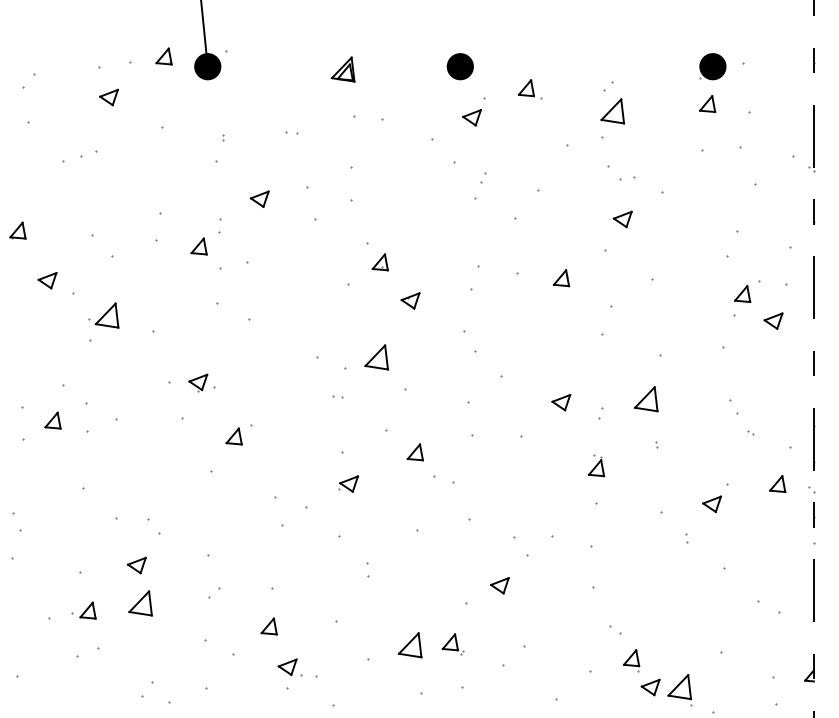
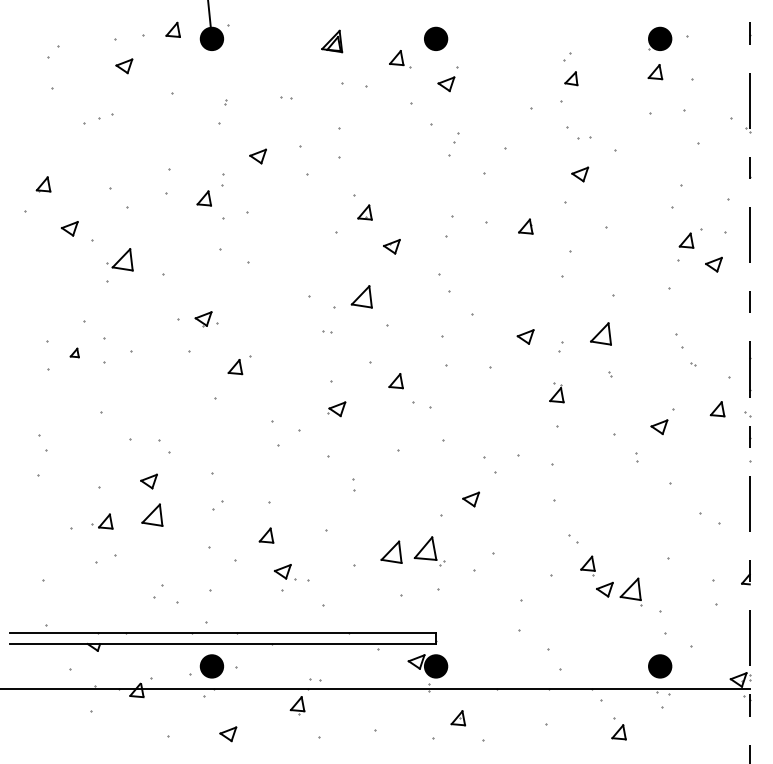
part: (530, 89) -> (400, 59), moved
part: (612, 111) -> (571, 78), size x0.6
part: (52, 420) -> (74, 352), size x0.6
part: (452, 644) -> (429, 551), size x1.6

